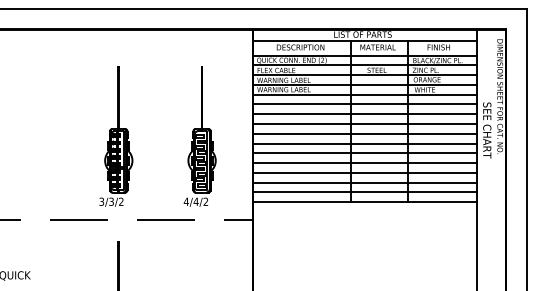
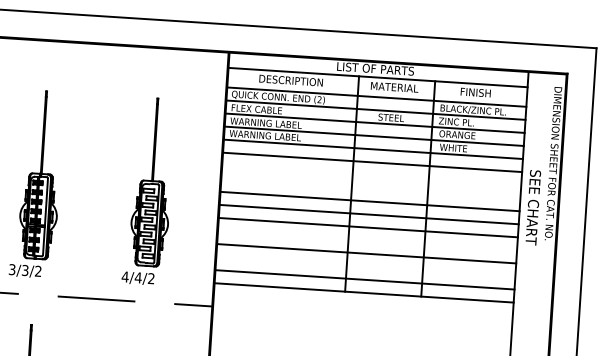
line: (365, 114) -> (372, 175), removed
line: (365, 124) -> (371, 189), removed
line: (365, 163) -> (367, 241), removed
line: (365, 182) -> (366, 266), removed

